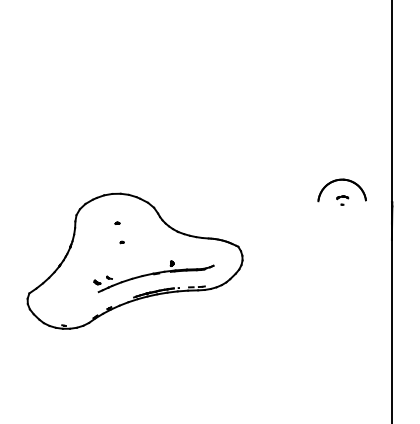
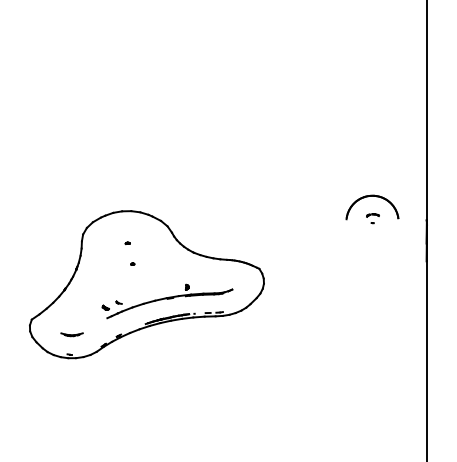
line: (66, 307) -> (72, 334), added

